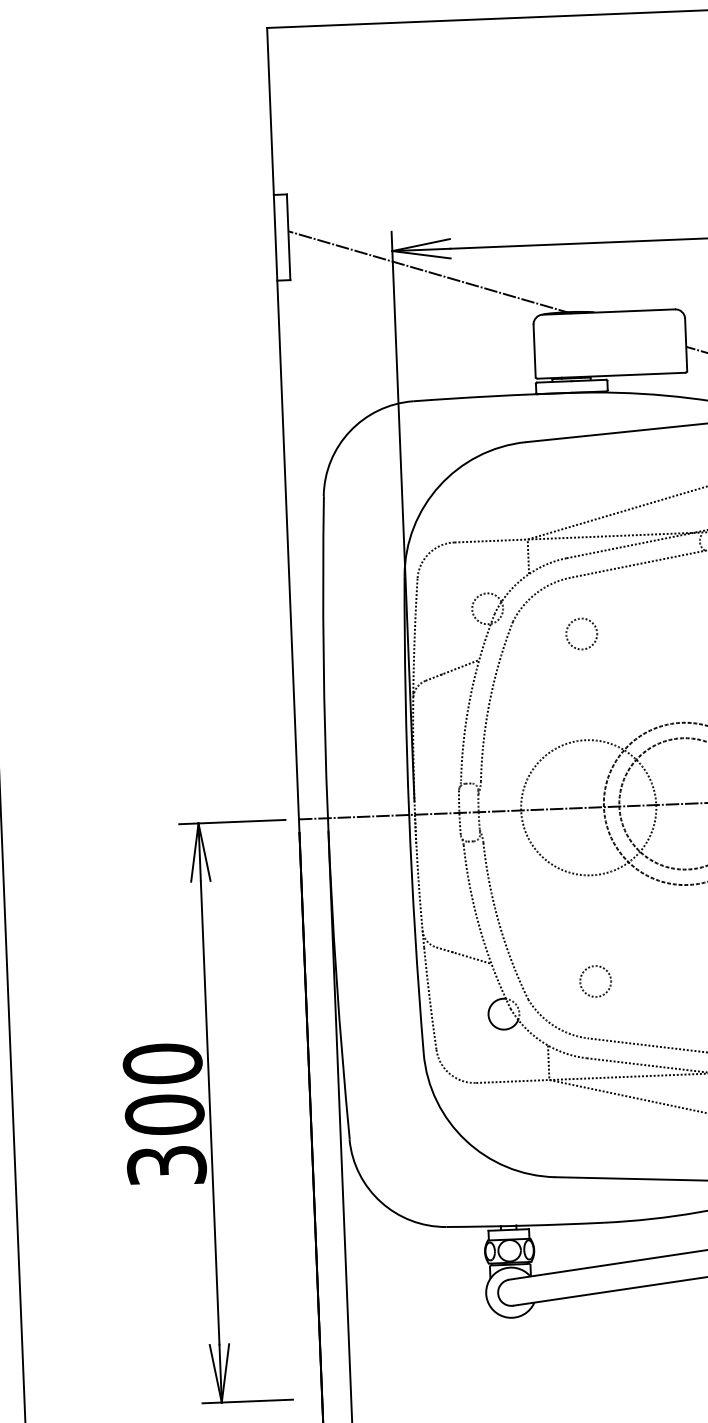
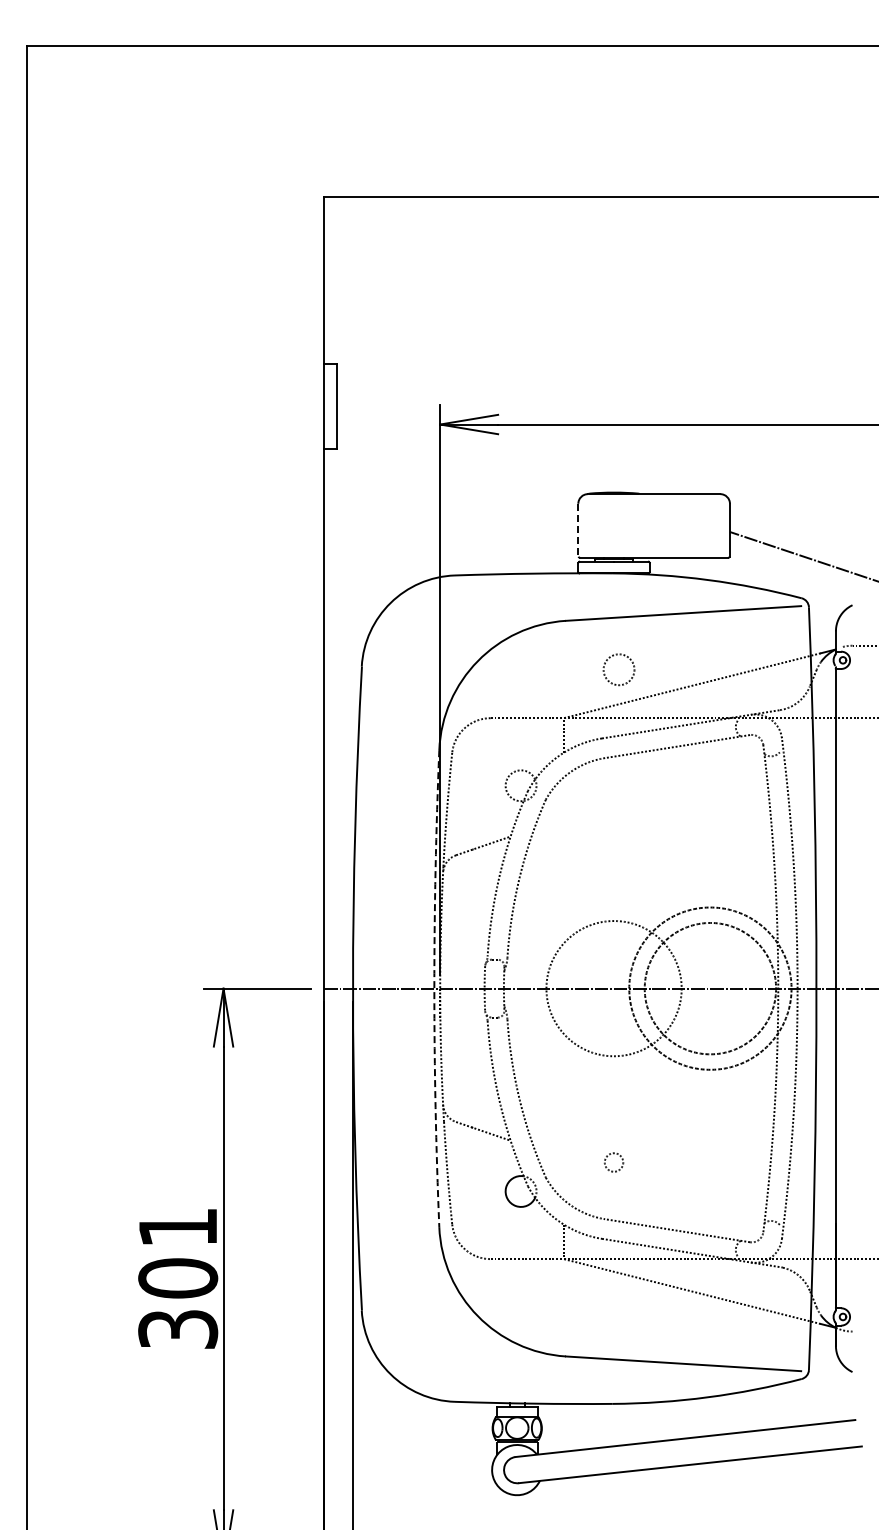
line: (429, 272) -> (476, 447), removed
line: (534, 351) -> (578, 530), solid -> dashed
circle: (581, 633) -> (618, 669), moved
arc: (409, 814) -> (434, 988), solid -> dashed
circle: (595, 981) -> (613, 1162), size x0.6
text: (163, 1063) -> (178, 1227), 300 -> 301

